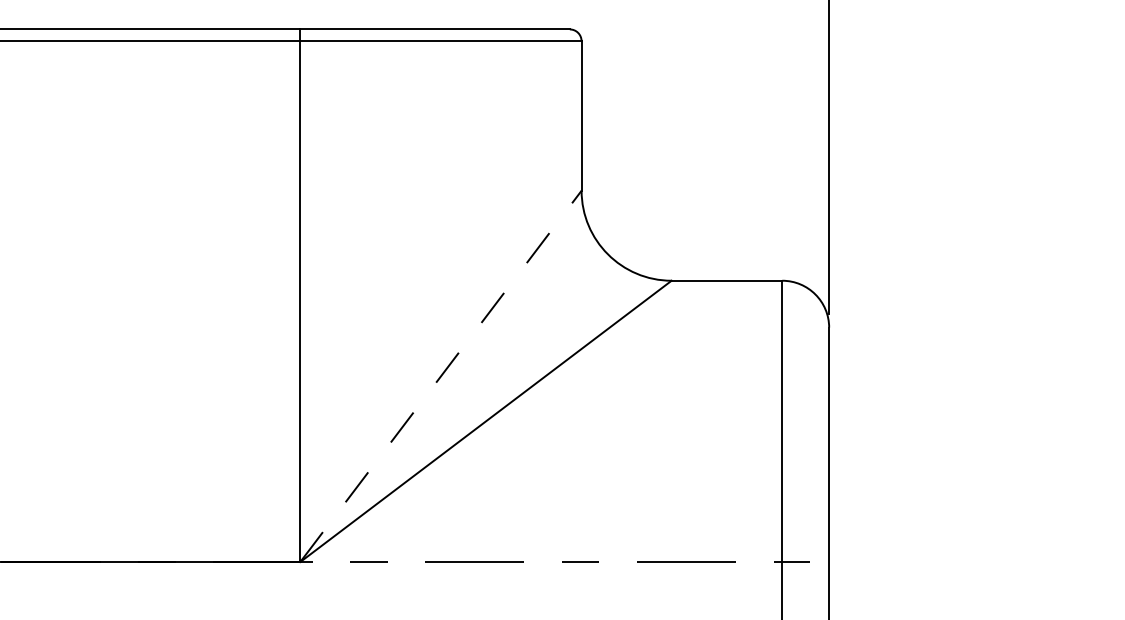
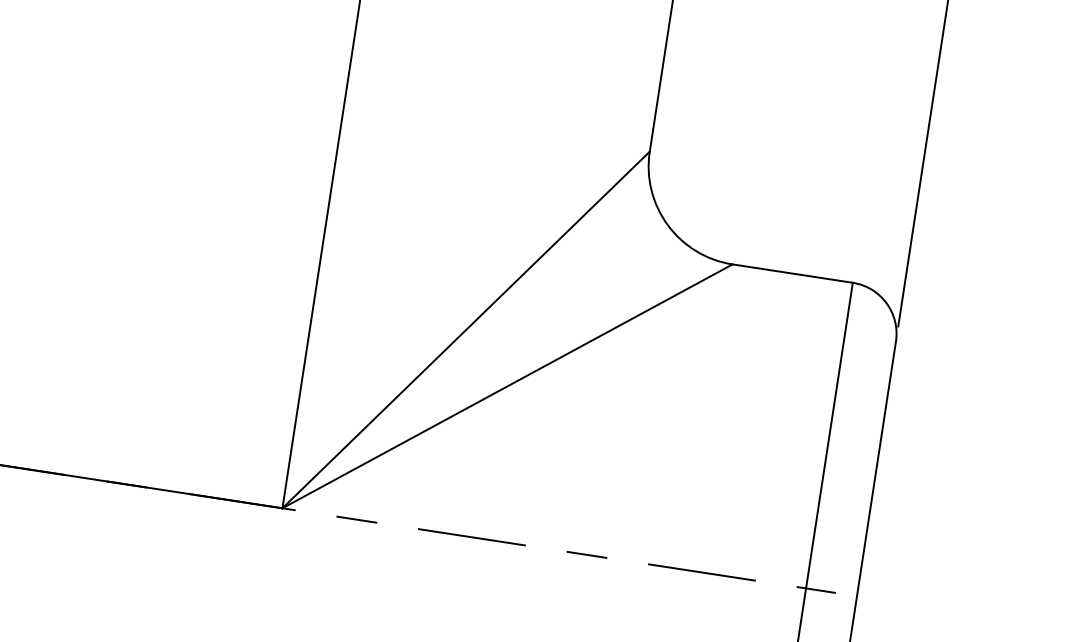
line: (440, 376) -> (465, 330), dashed -> solid

